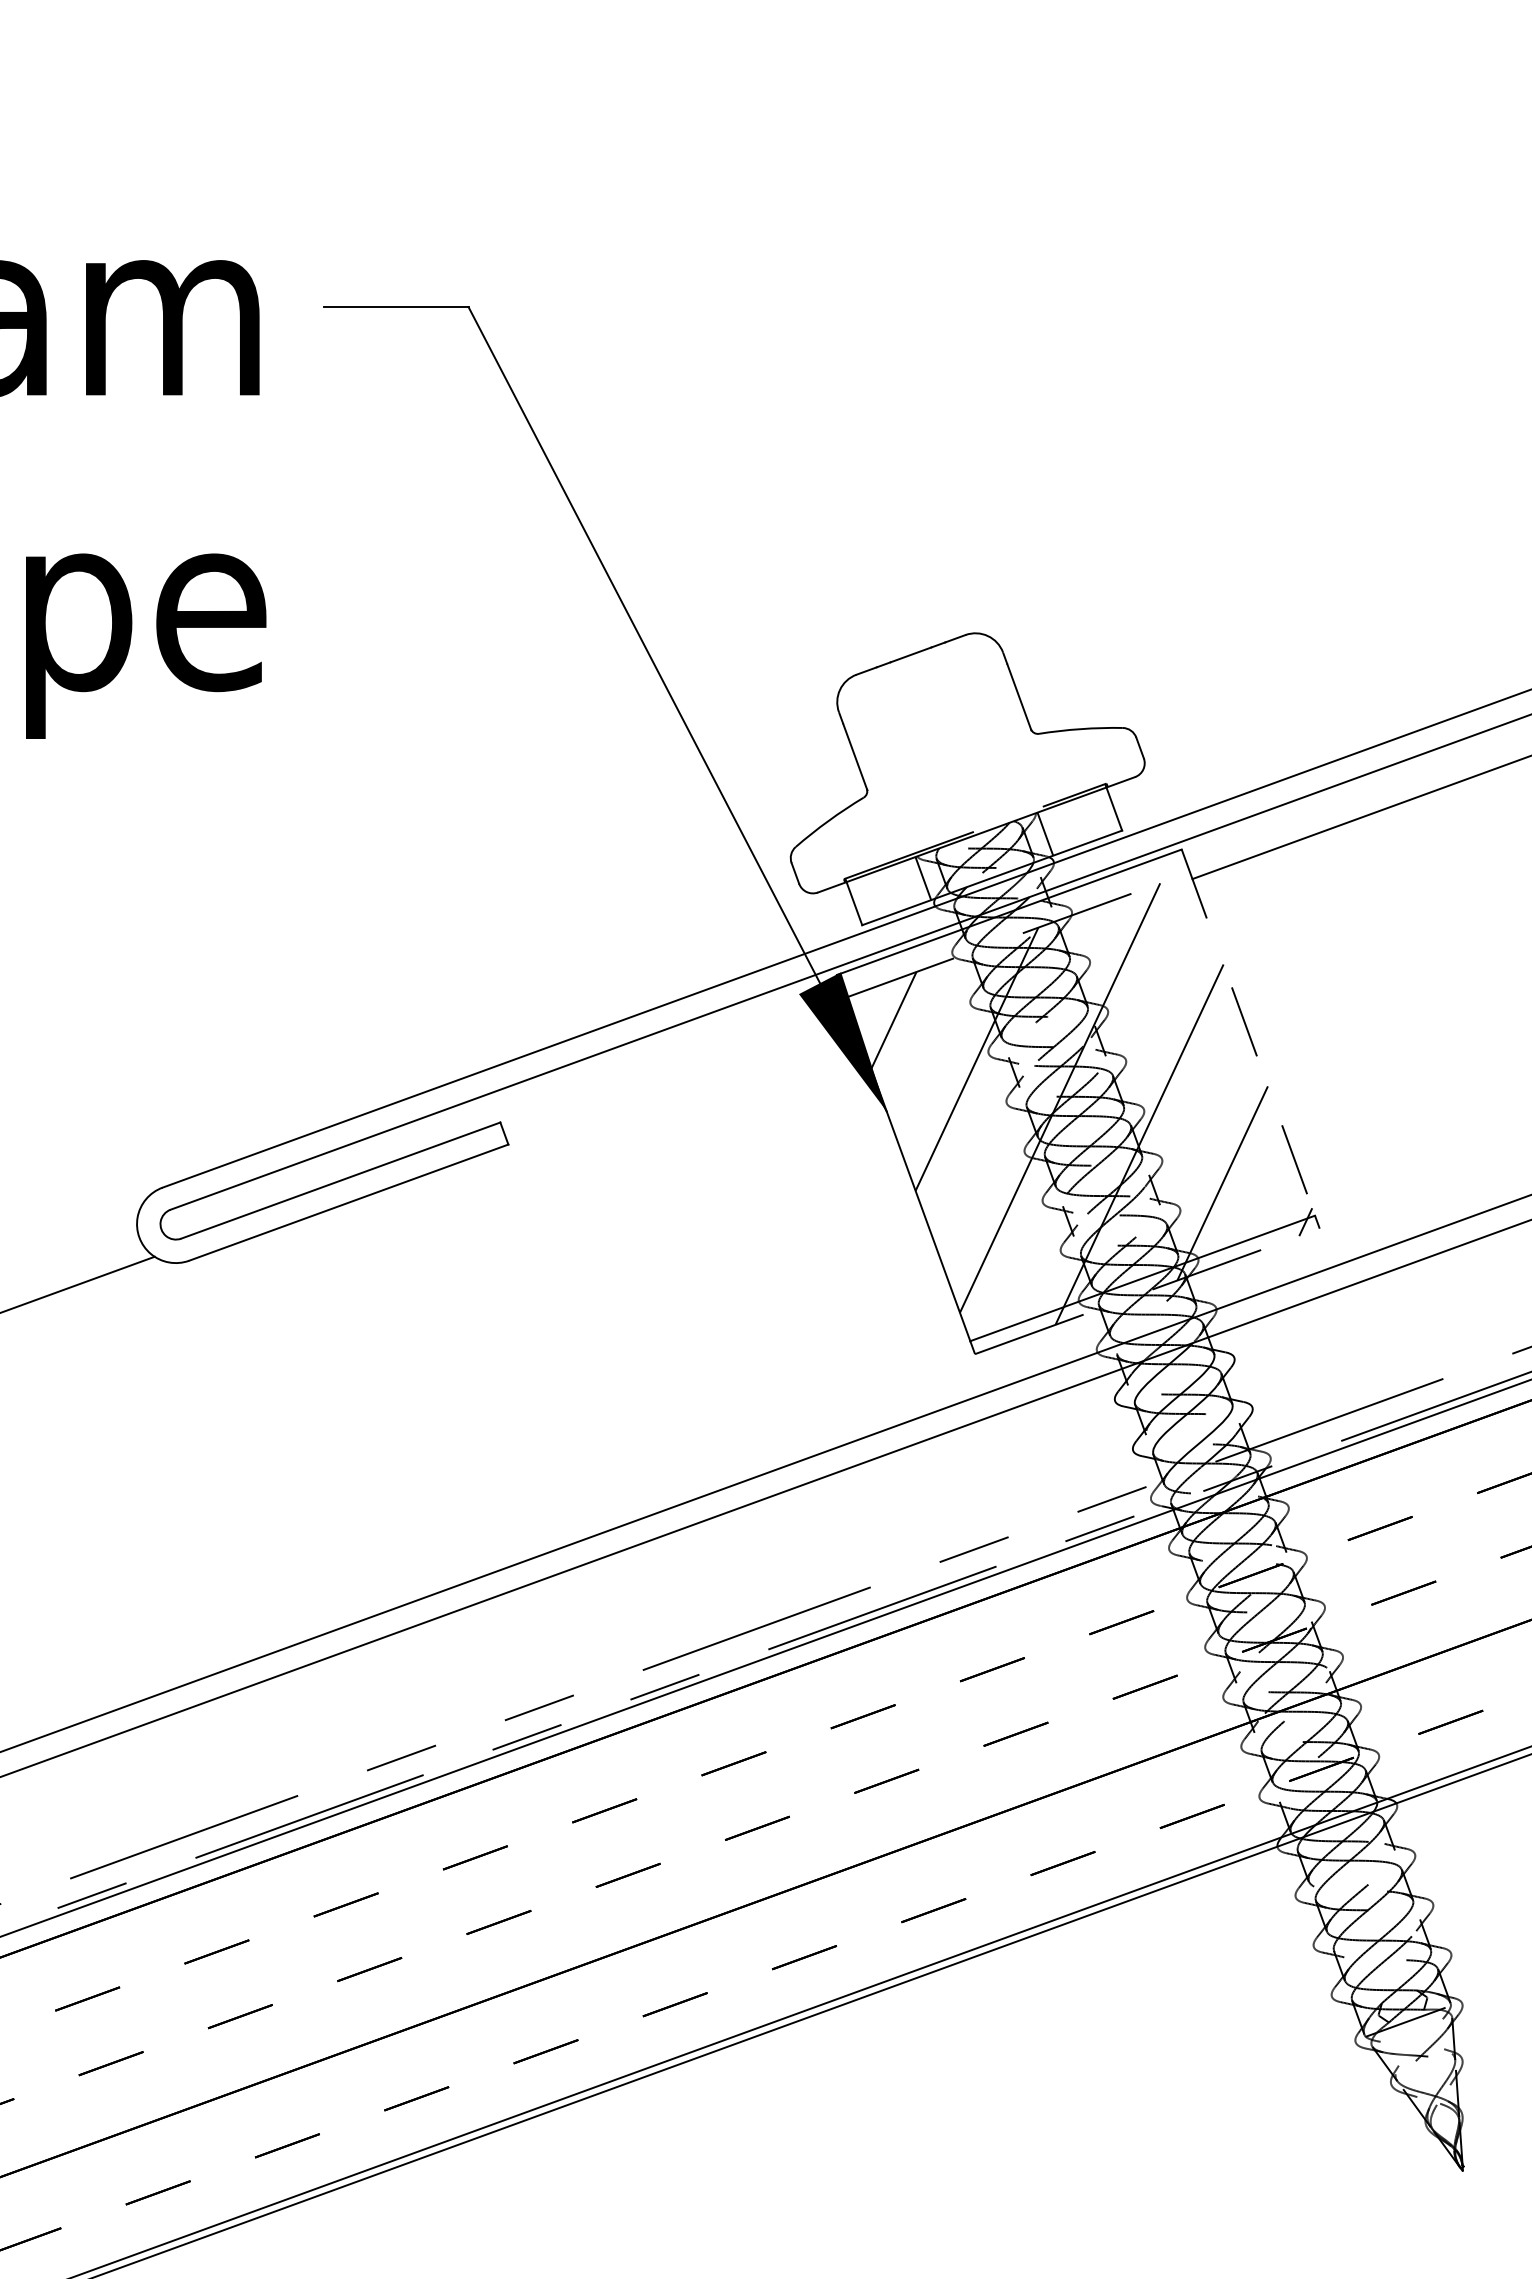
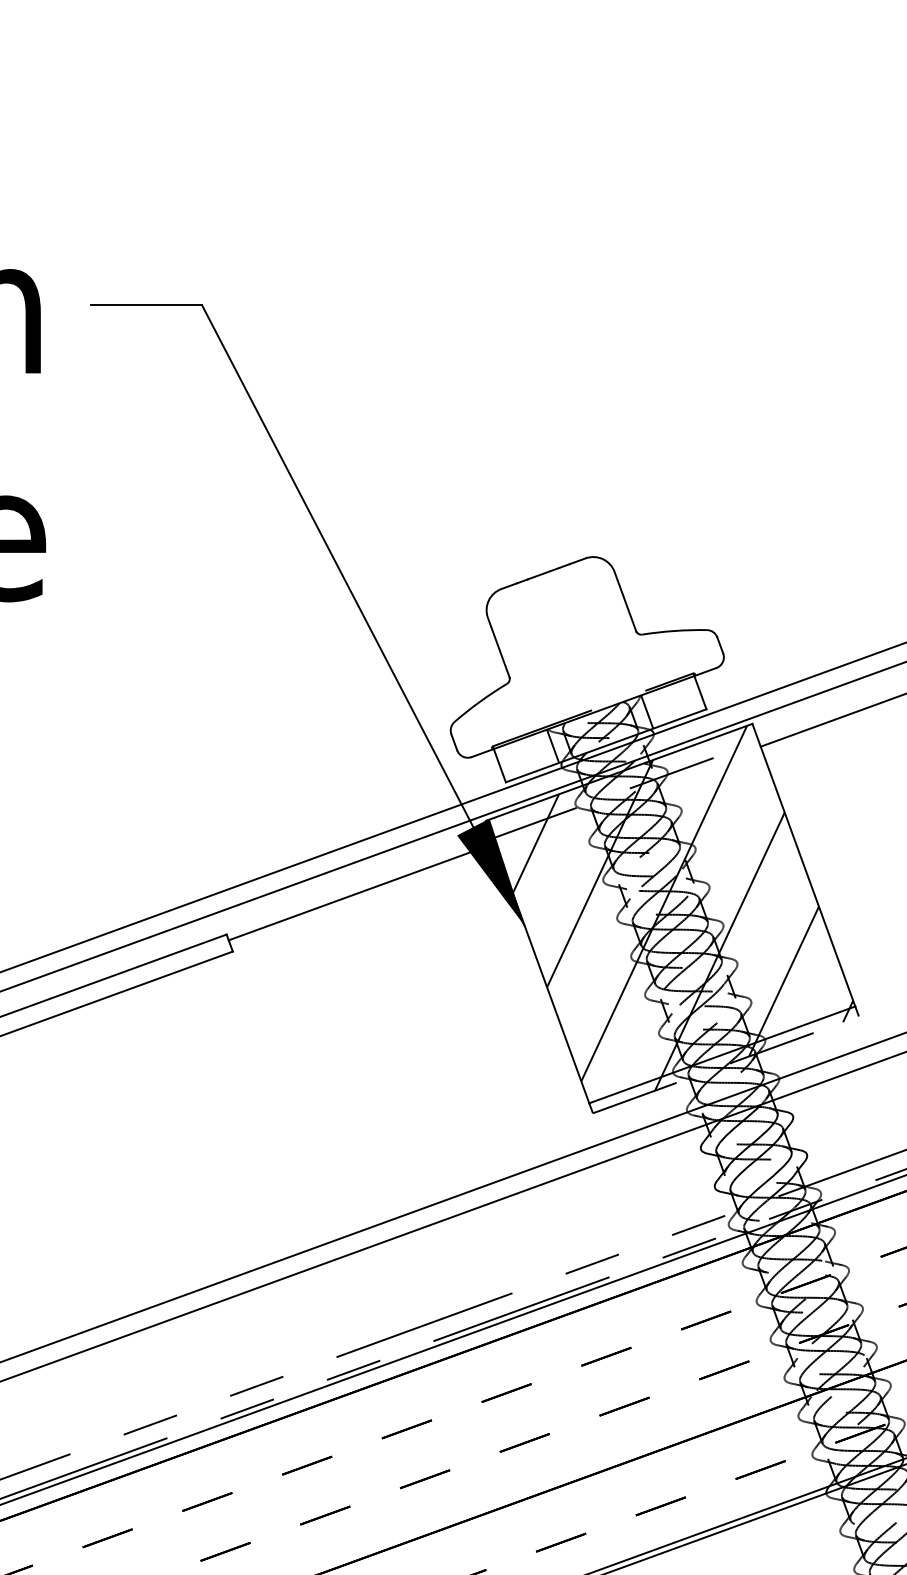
hatch: (1045, 911) -> (647, 771), added
line: (1248, 1032) -> (803, 865), dashed -> solid
line: (675, 1066) -> (361, 891), added

